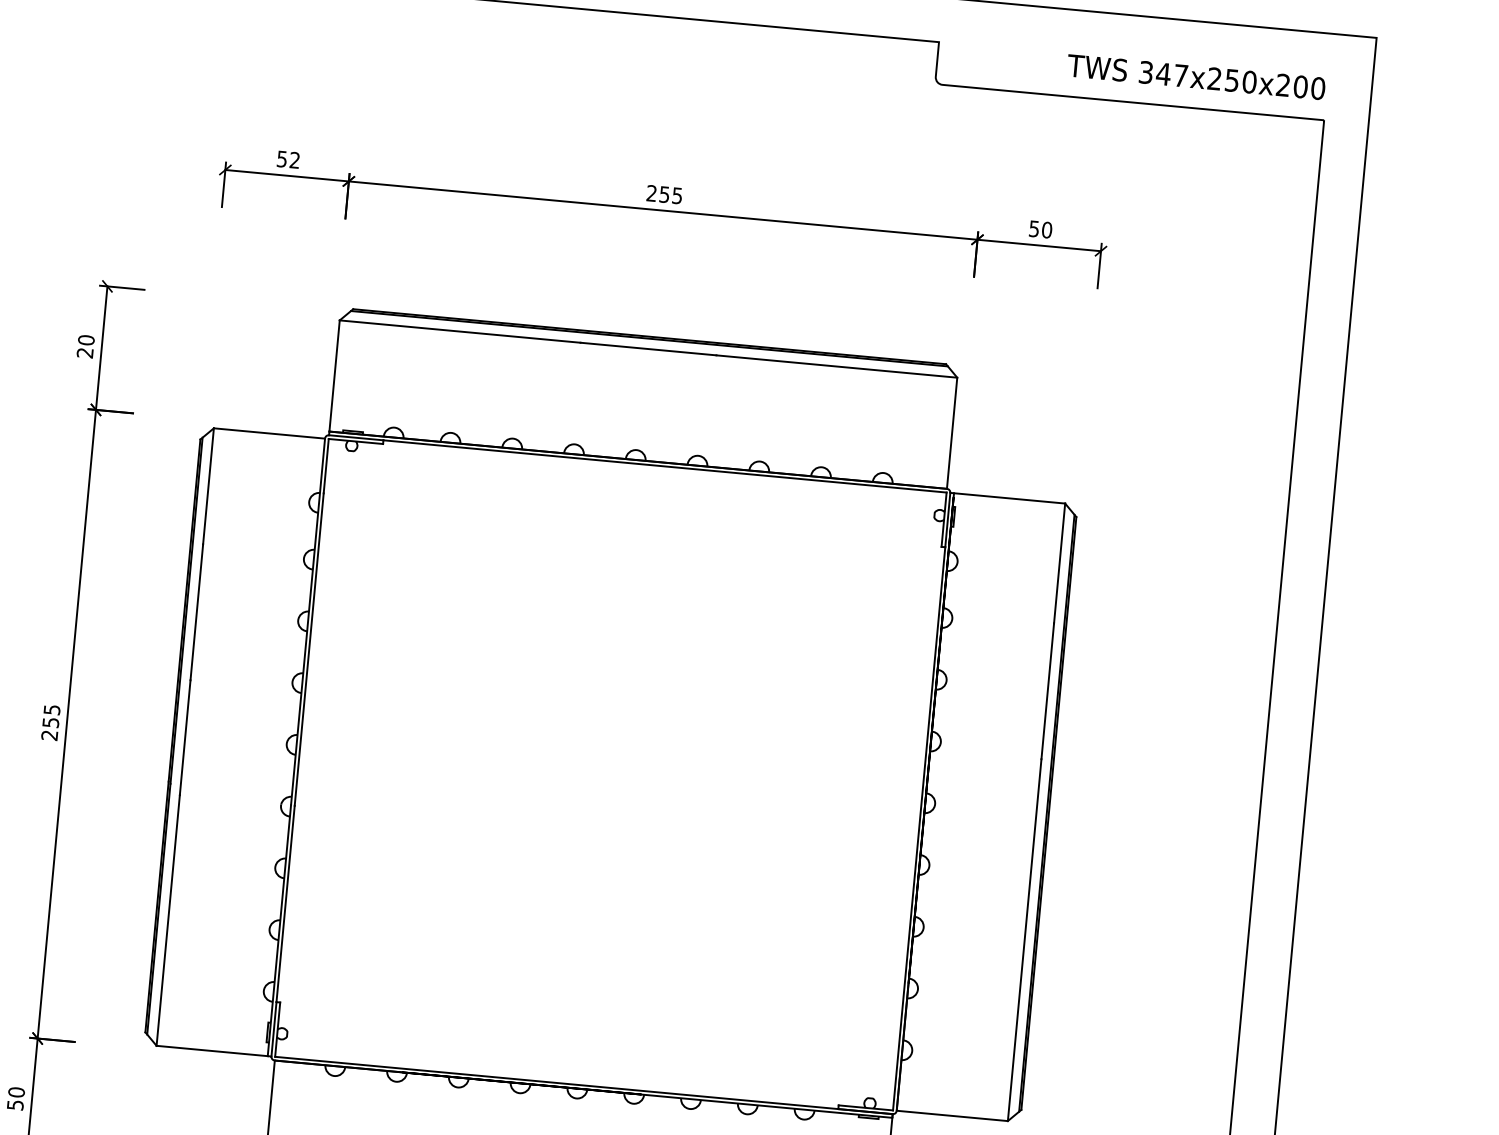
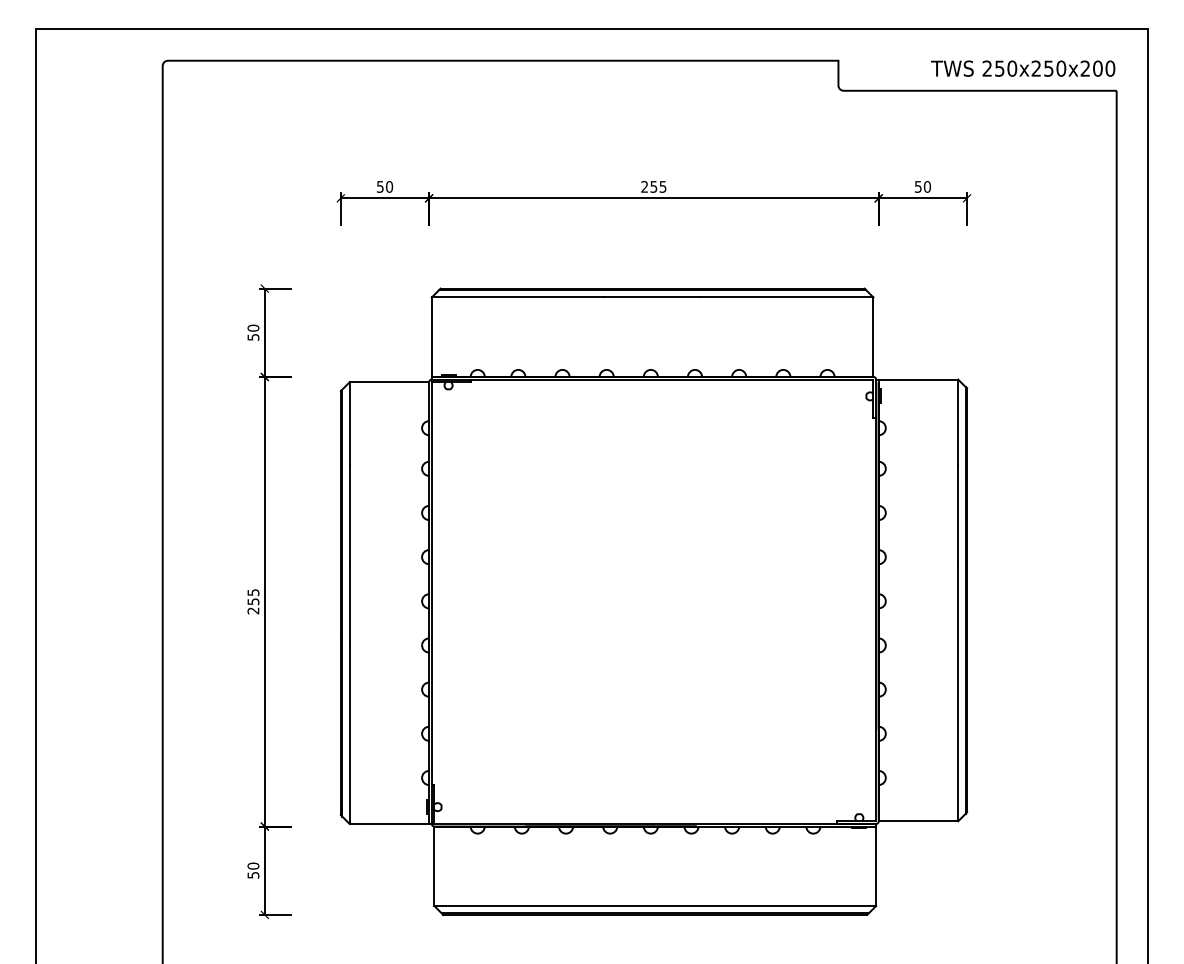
text: (1163, 73) -> (999, 68), 347x250x200 -> 250x250x200
text: (294, 159) -> (389, 186), 52 -> 50
text: (85, 353) -> (253, 337), 20 -> 50

